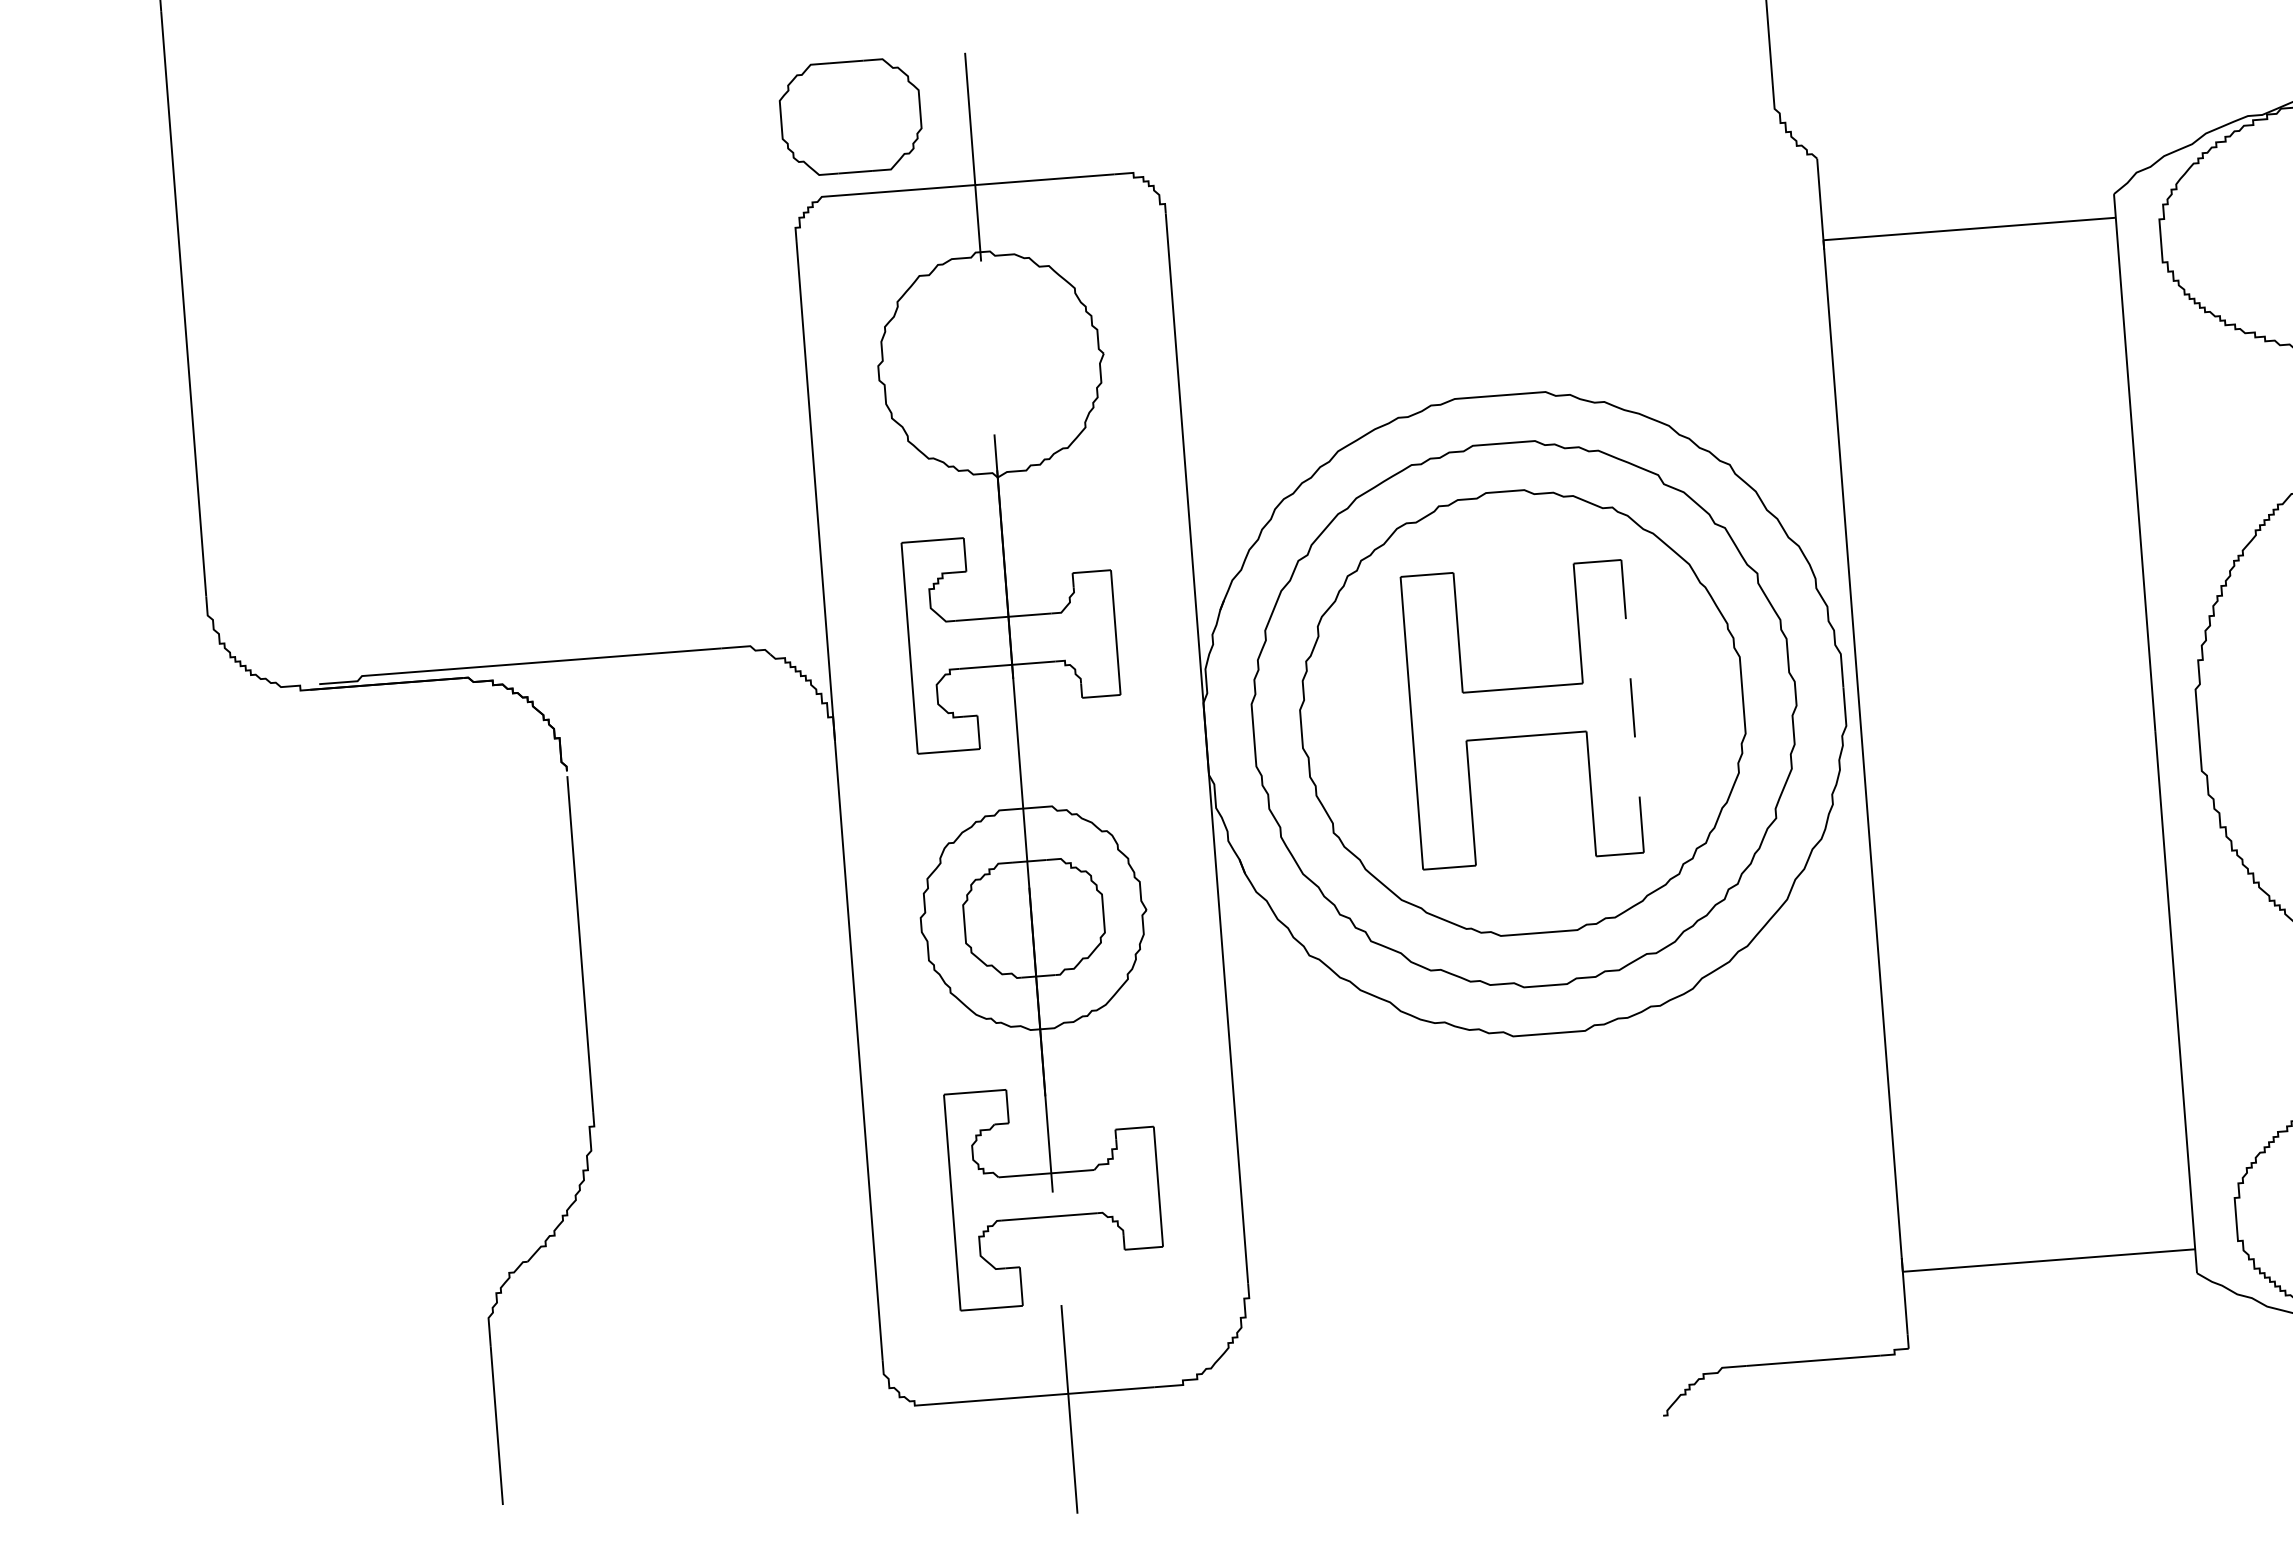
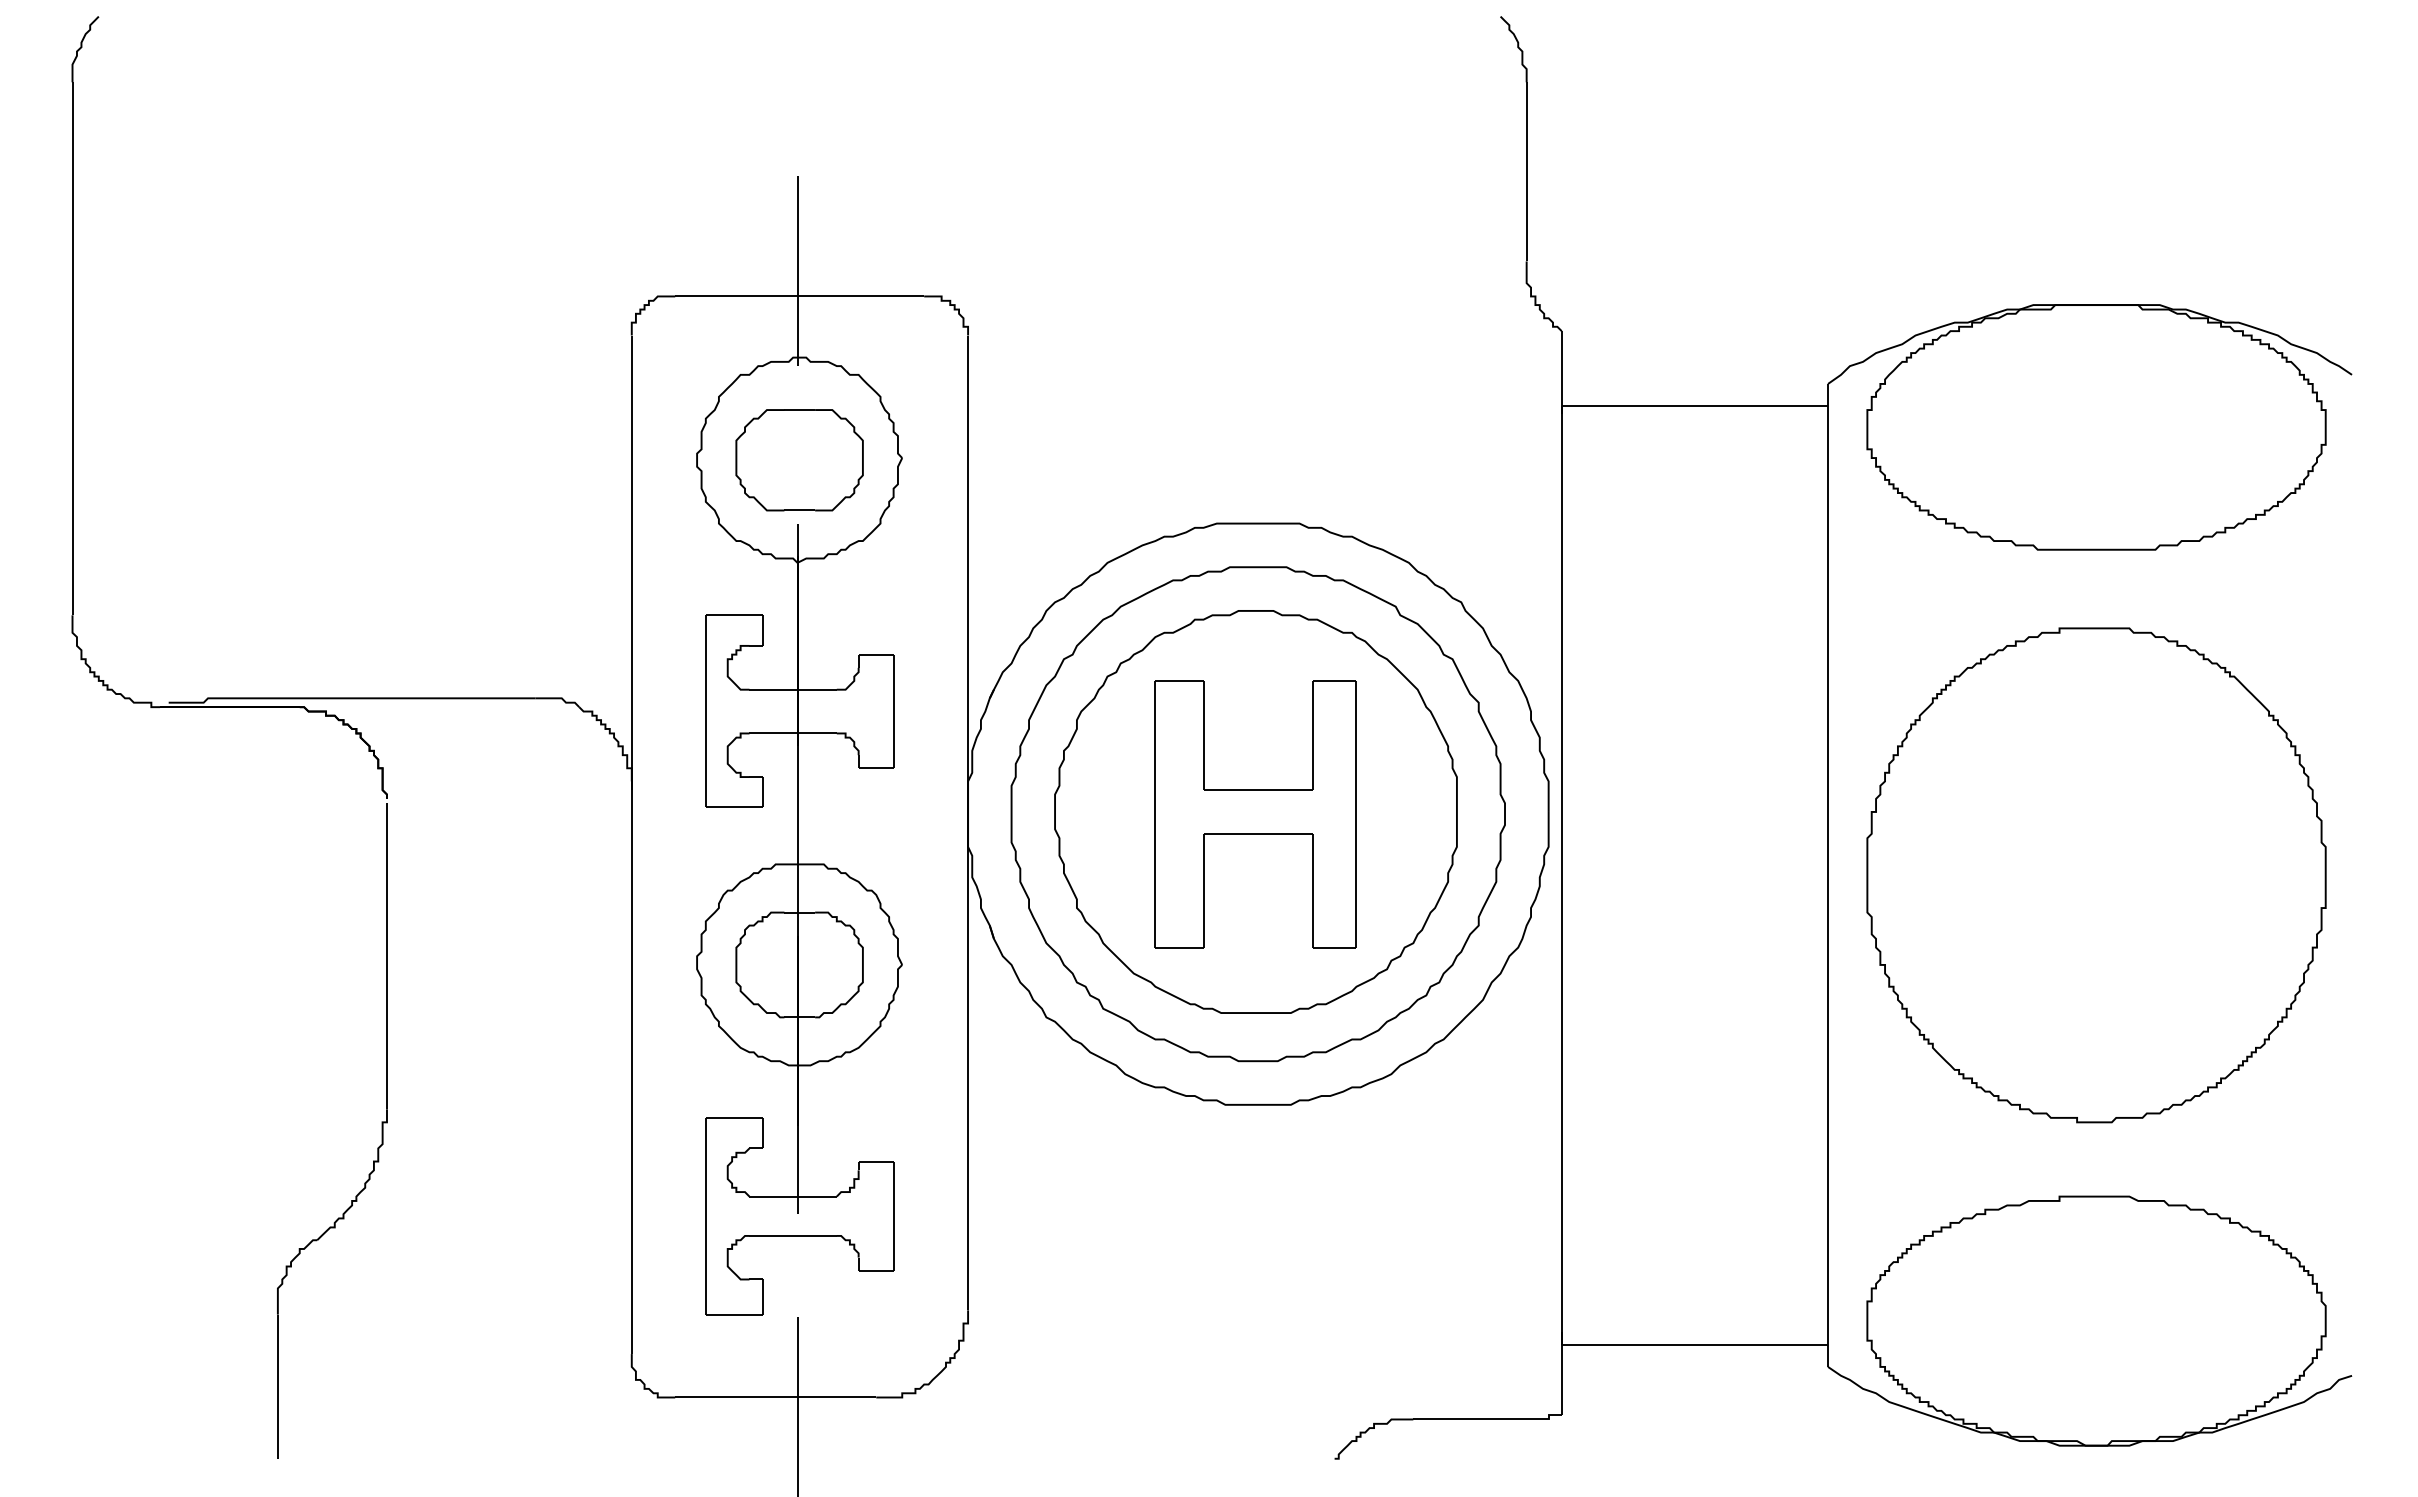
part: (850, 117) -> (799, 460), moved
line: (1632, 706) -> (1356, 814), dashed -> solid

